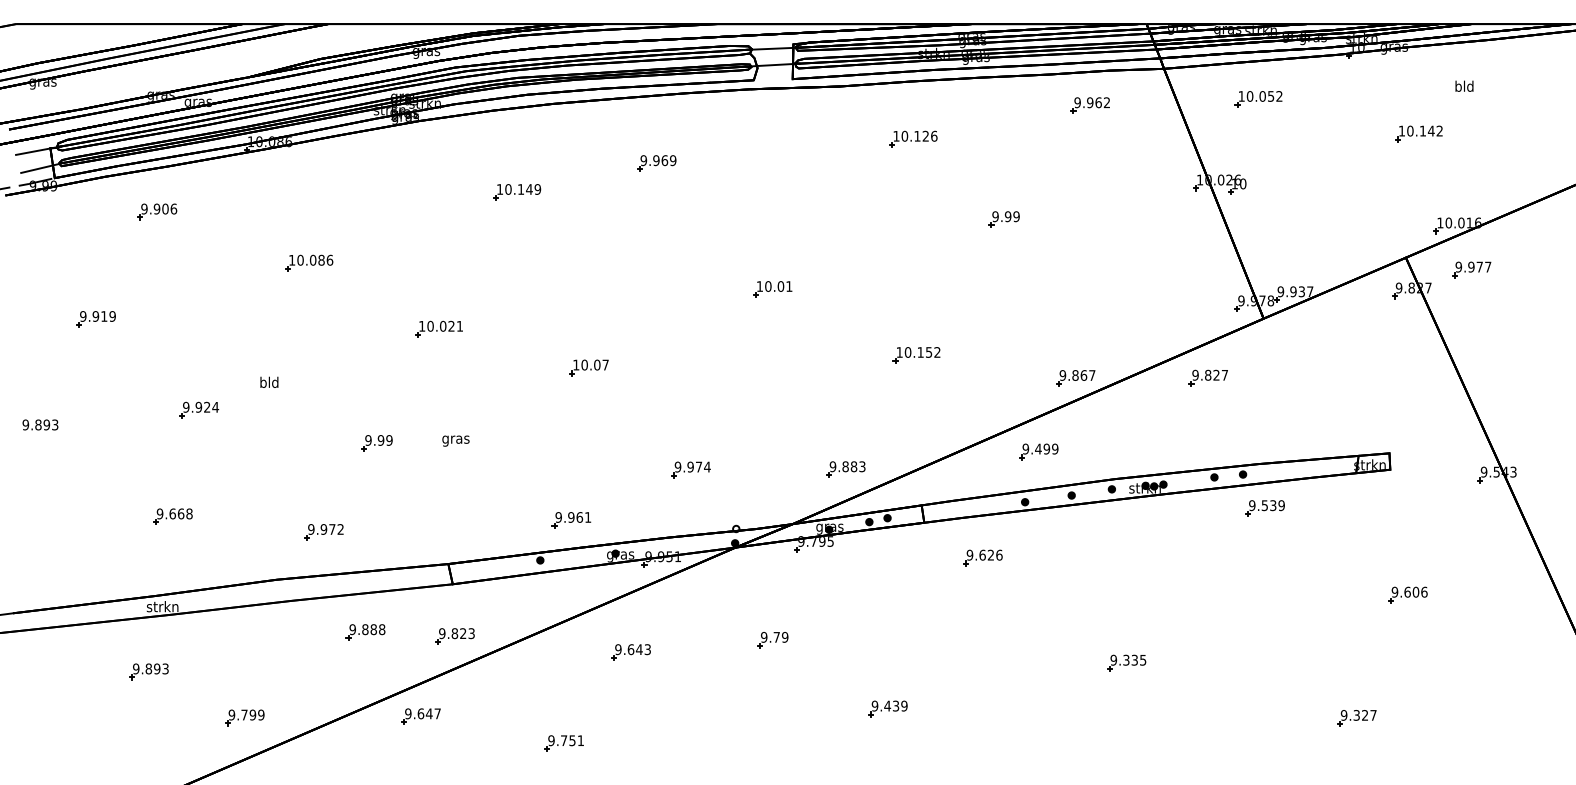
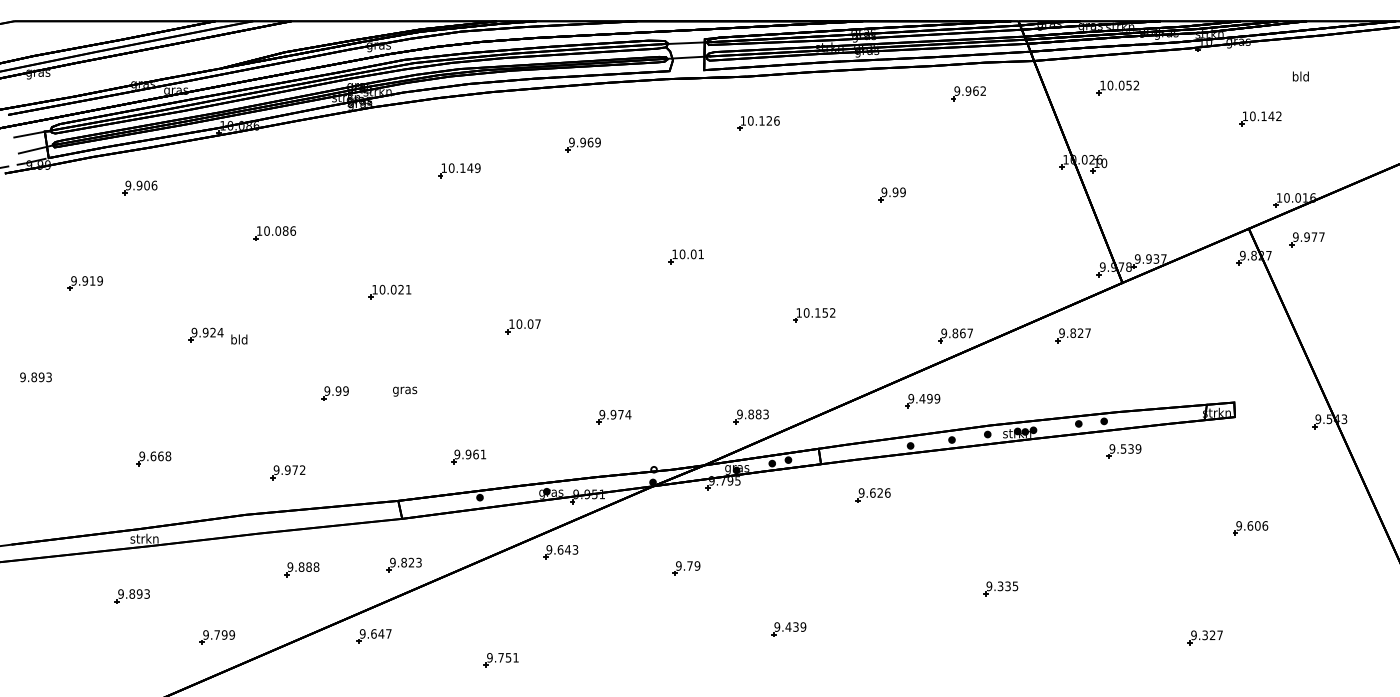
part: (913, 139) -> (758, 123), moved
part: (198, 409) -> (205, 334), moved
part: (571, 519) -> (468, 456), moved
part: (365, 632) -> (301, 569), moved
part: (630, 652) -> (560, 552), moved

